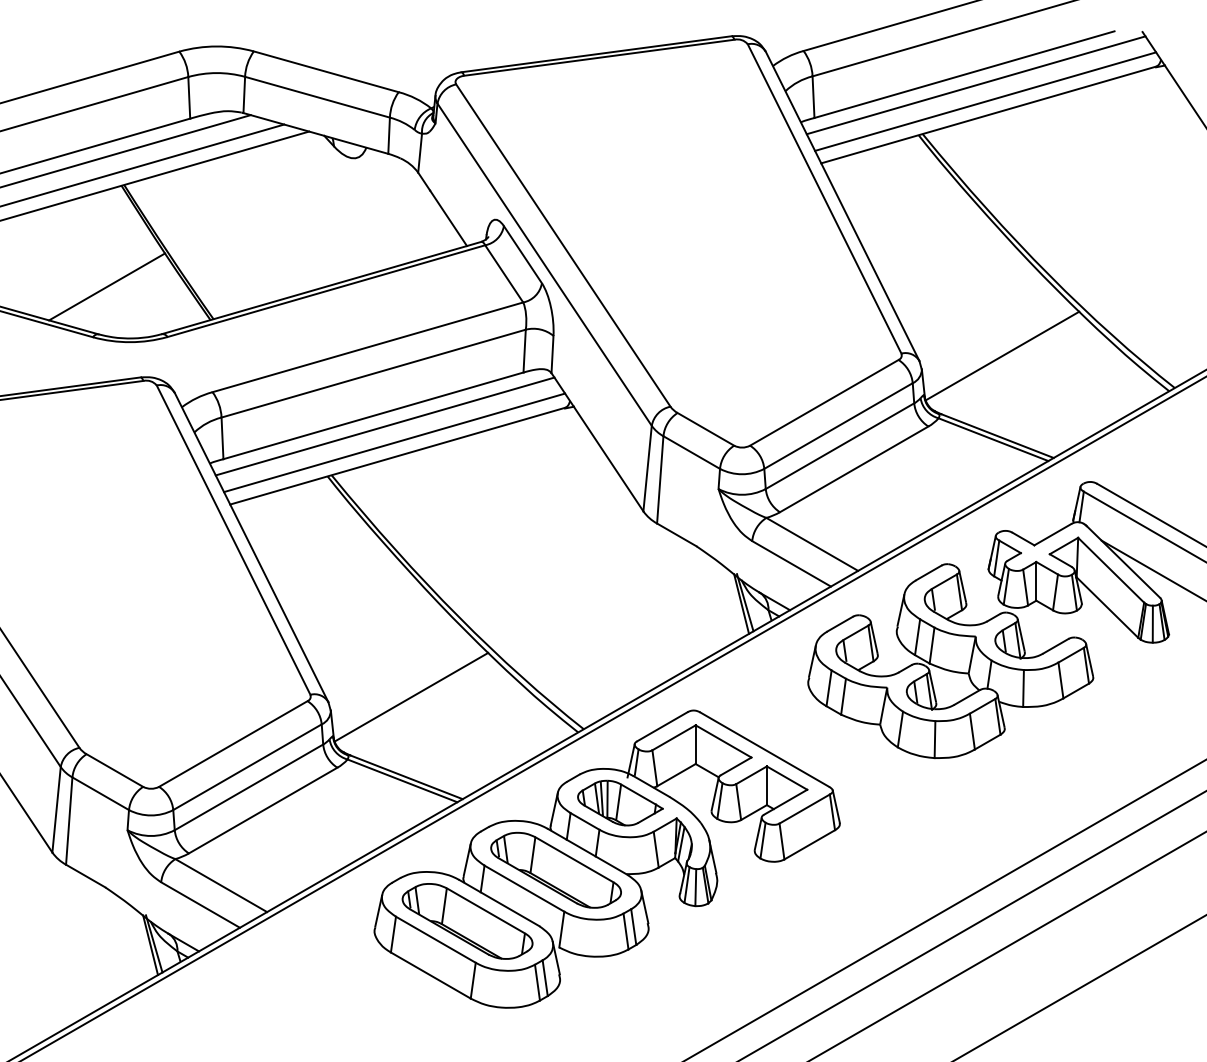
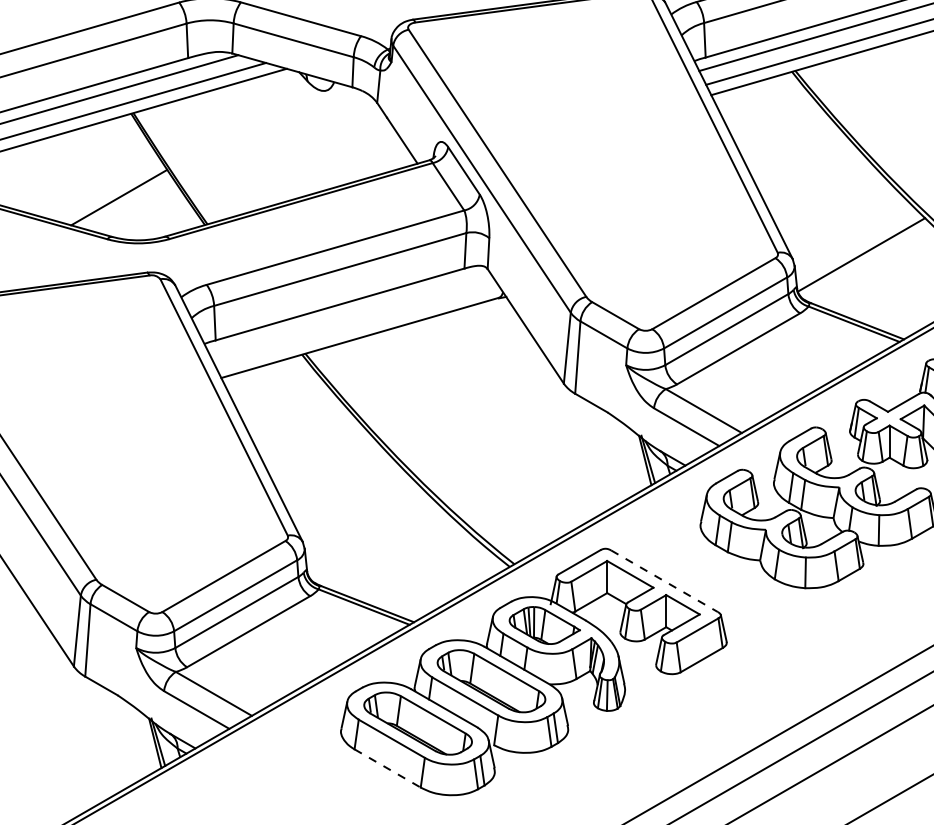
line: (384, 426) -> (349, 313), removed
line: (394, 442) -> (357, 326), removed
line: (411, 696) -> (371, 537), removed
line: (765, 749) -> (665, 581), solid -> dashed
line: (431, 975) -> (388, 768), solid -> dashed

